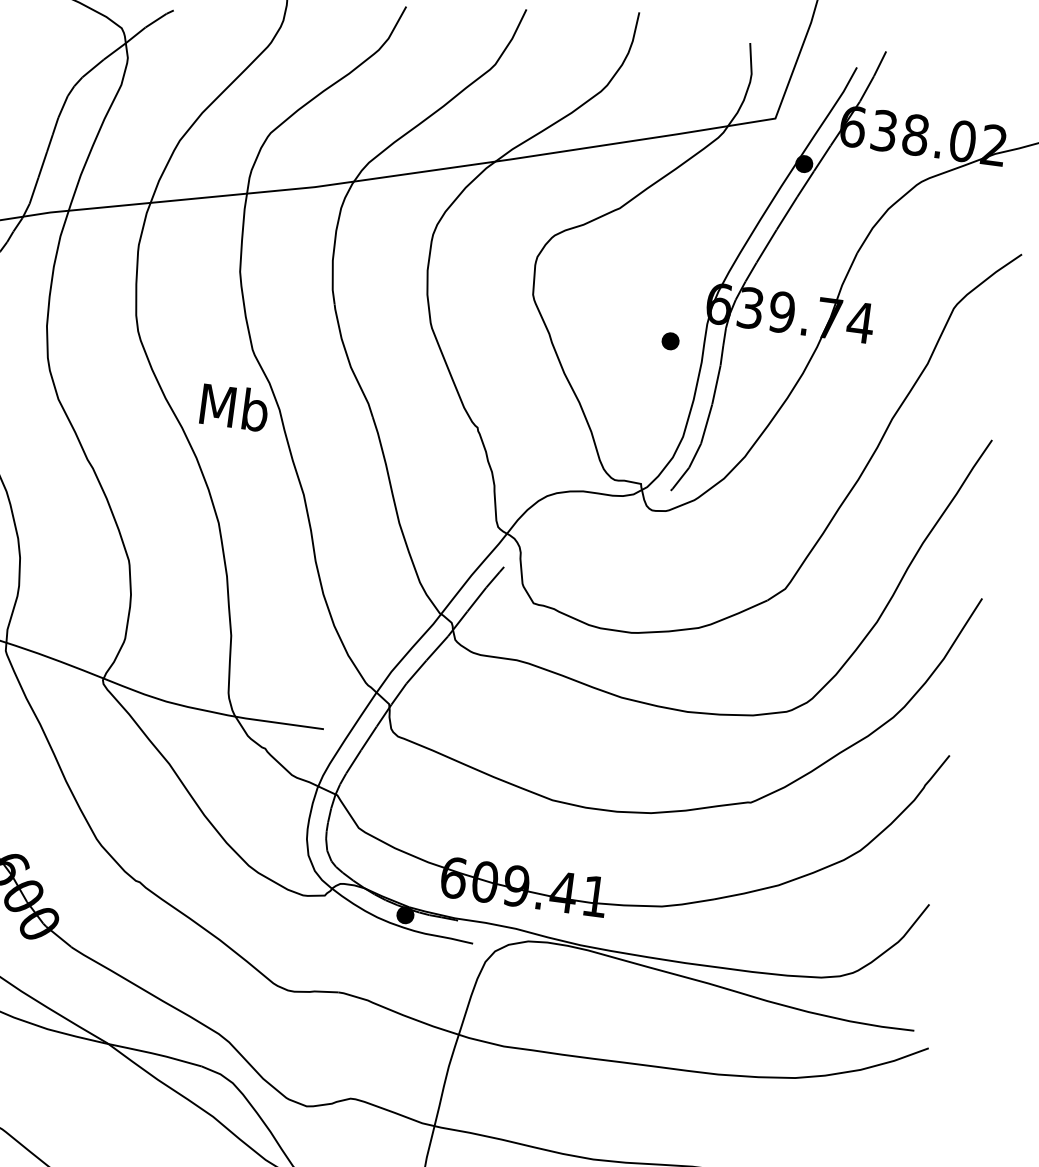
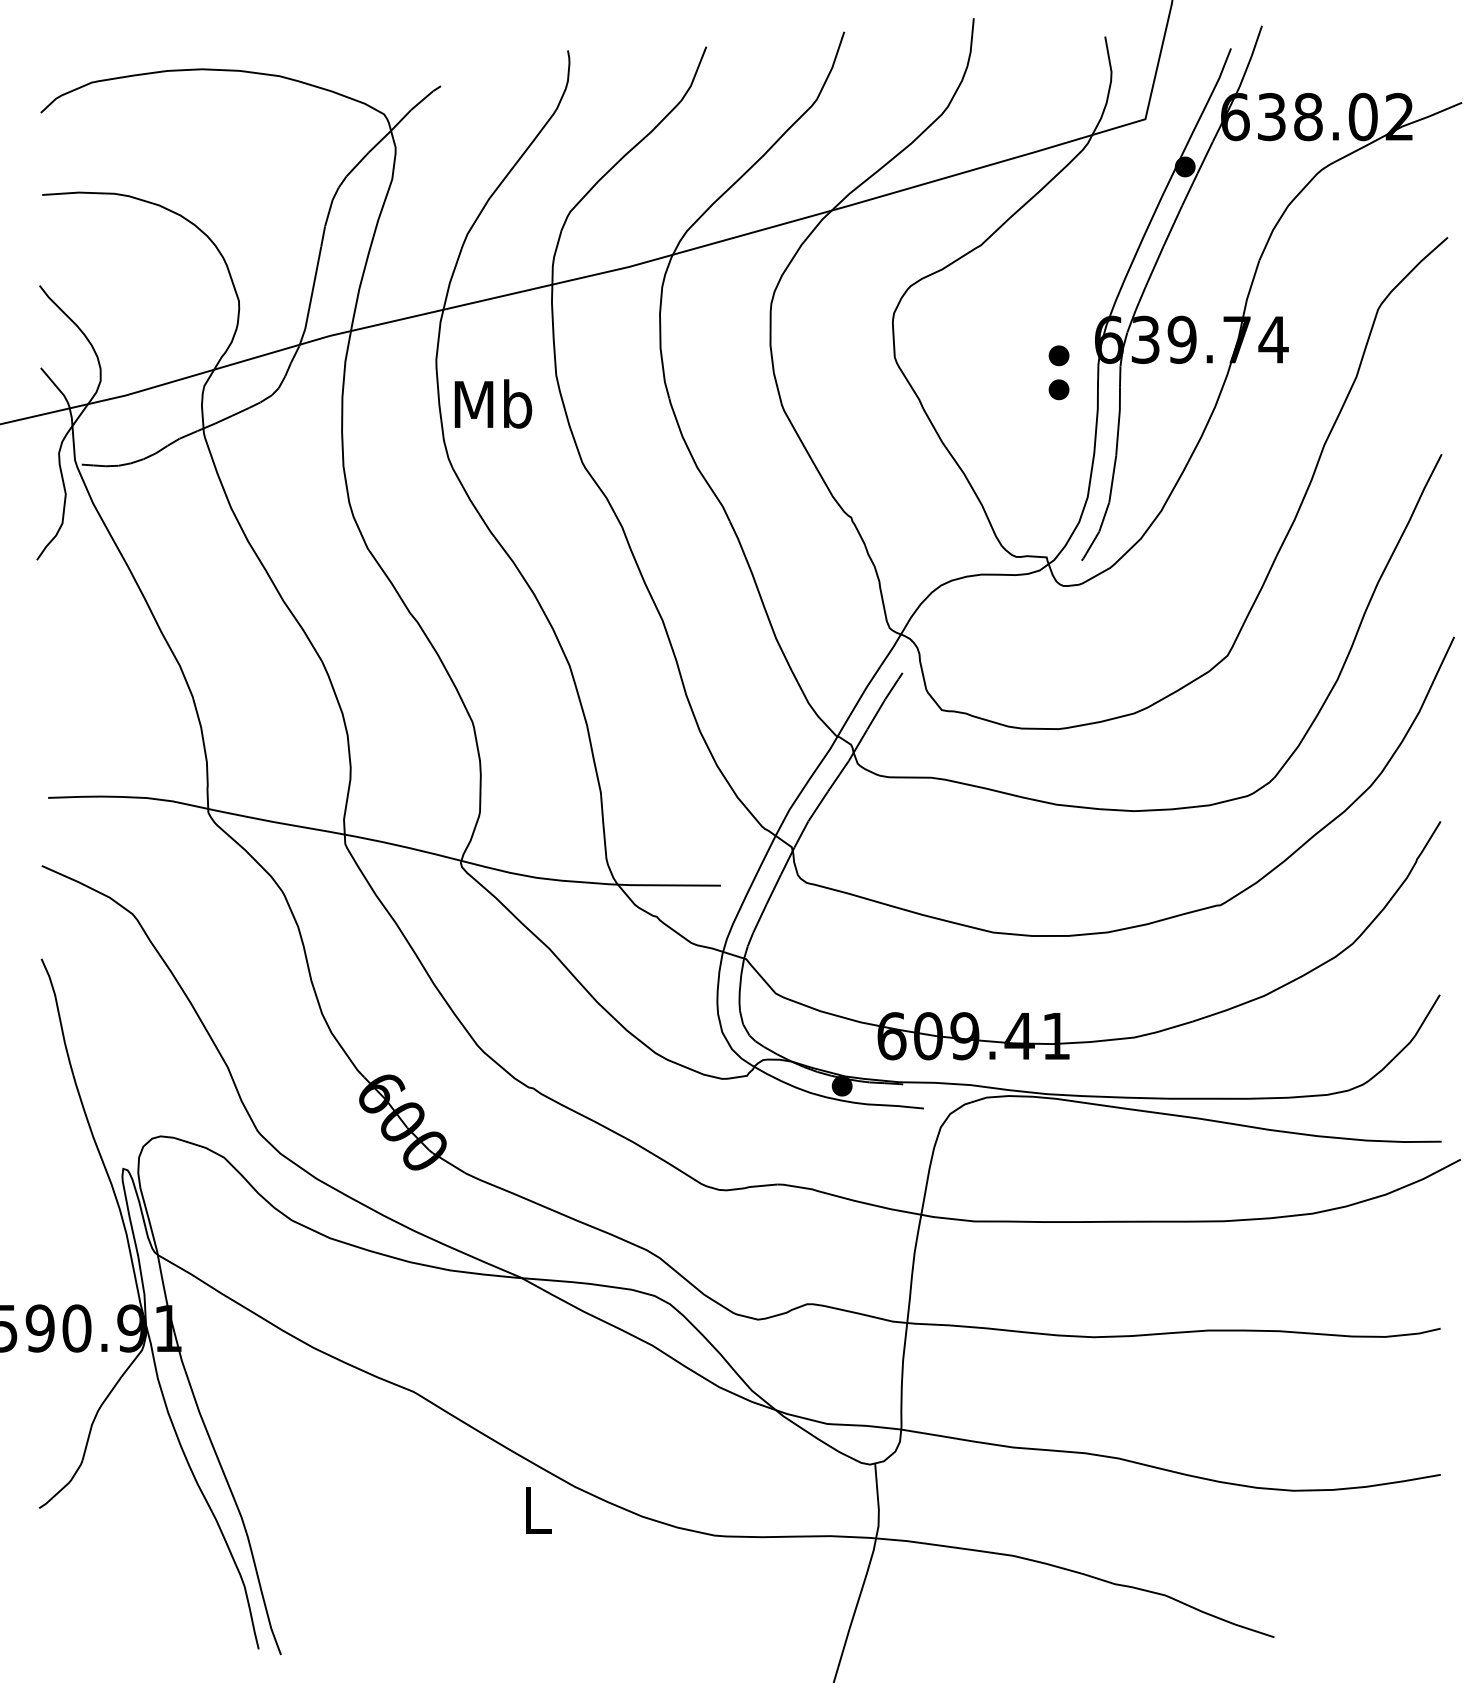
part: (673, 311) -> (1058, 355), added
text: (234, 406) -> (493, 403), moved

